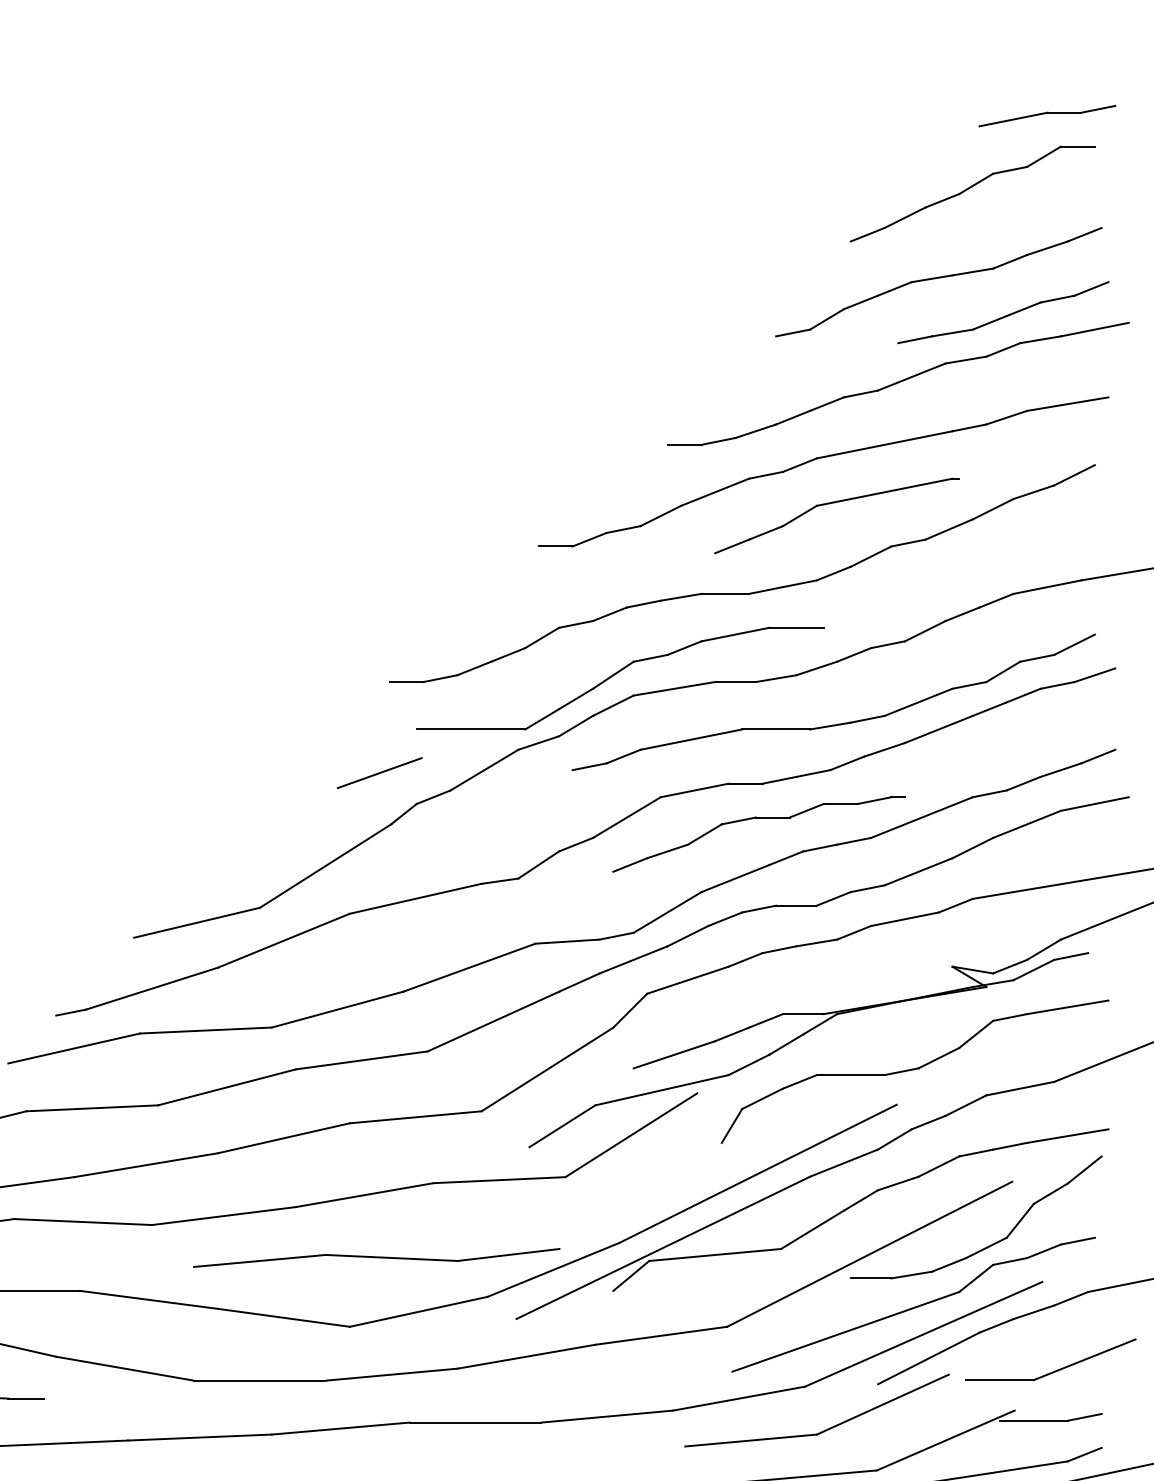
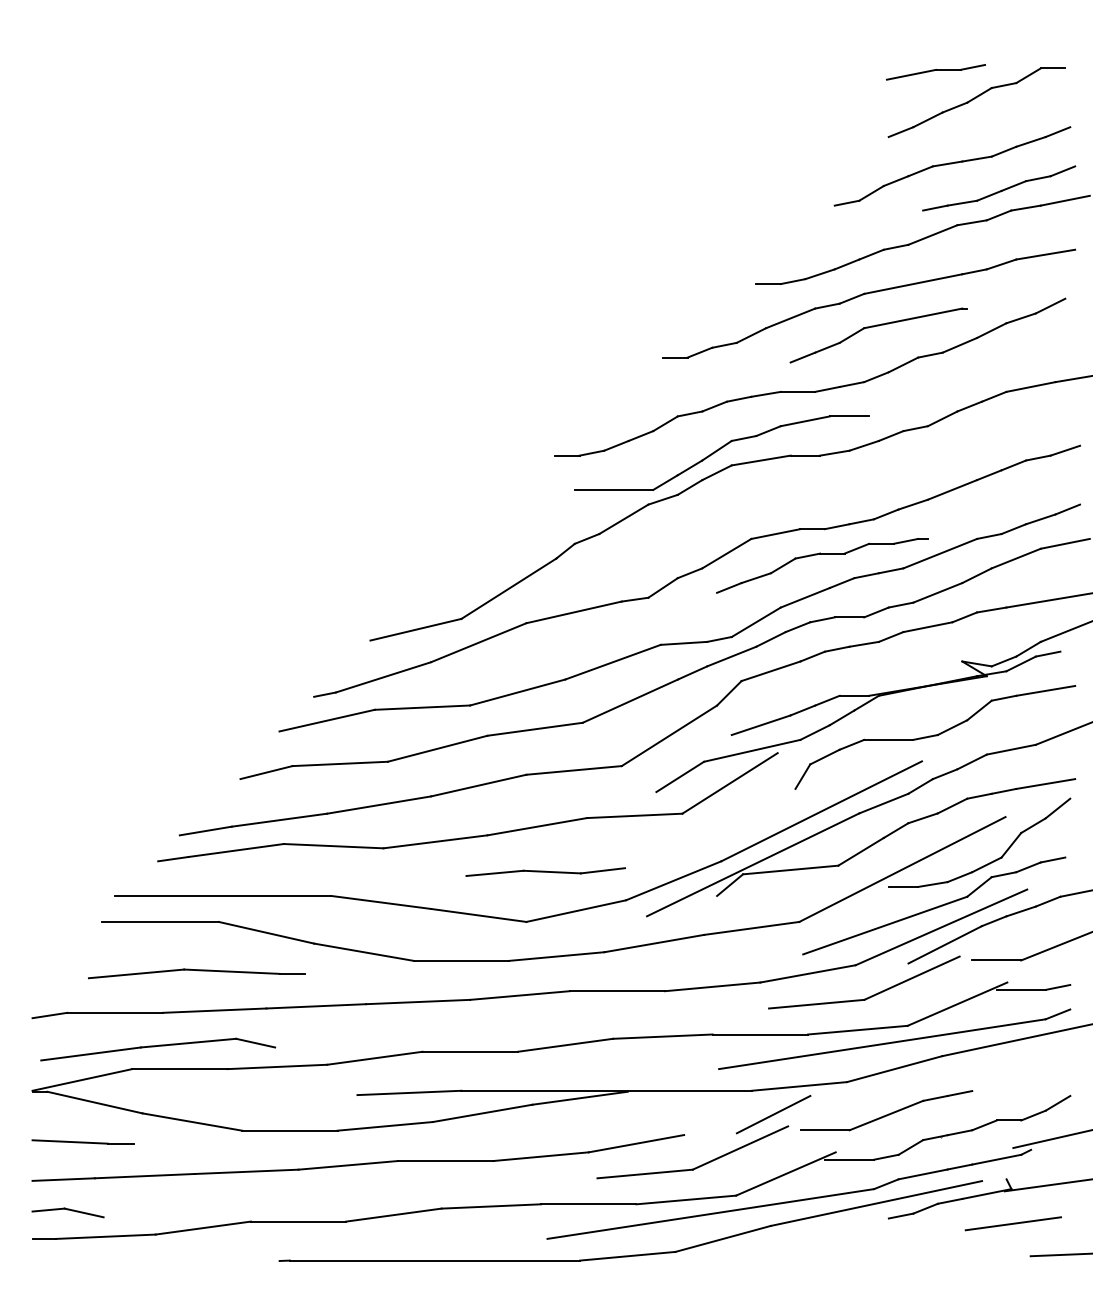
part: (1046, 116) -> (935, 72), moved
part: (836, 723) -> (878, 485), removed
line: (378, 773) -> (547, 521), removed
part: (376, 1257) -> (545, 871), size x0.6

